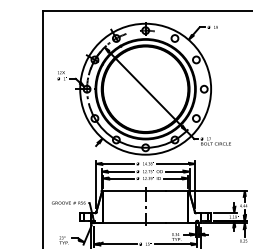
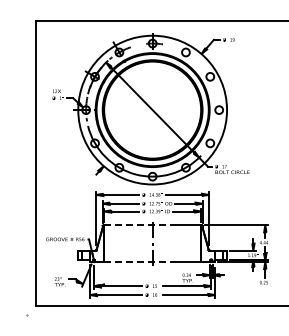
line: (134, 190) -> (140, 225), solid -> dashed
line: (134, 222) -> (140, 261), solid -> dashed

